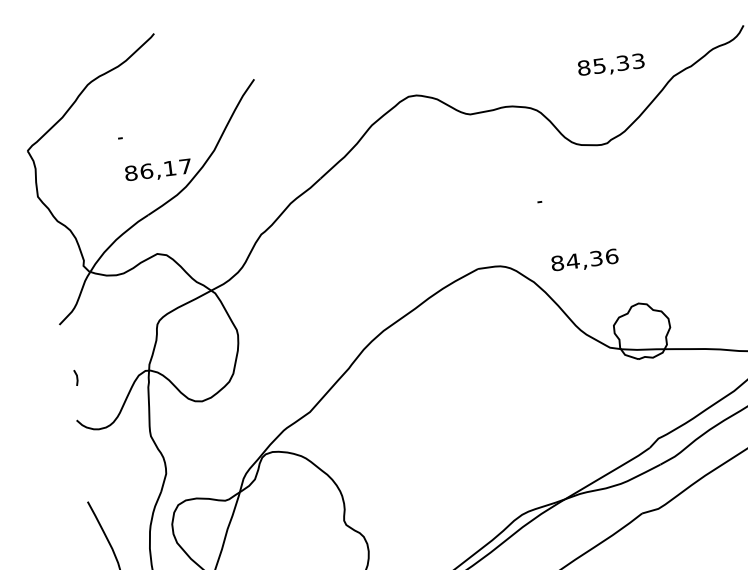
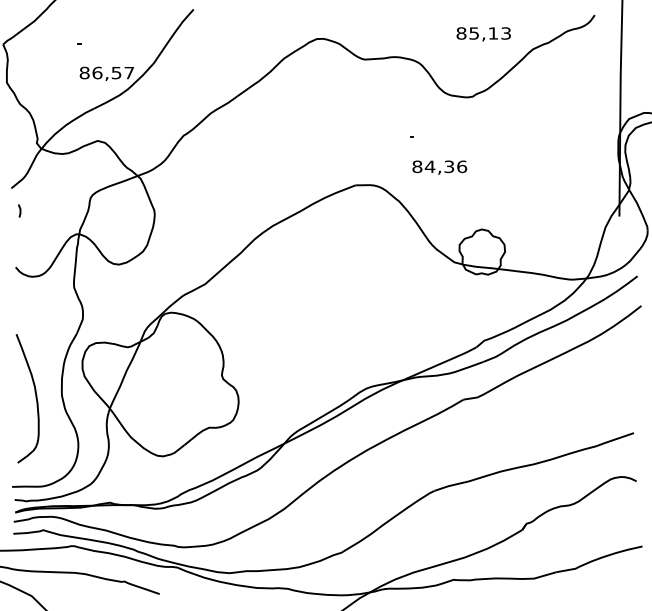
text: (623, 63) -> (493, 33), 85,33 -> 85,13
text: (169, 169) -> (116, 73), 86,17 -> 86,57
text: (584, 260) -> (439, 167), moved
line: (75, 377) -> (19, 210), moved

